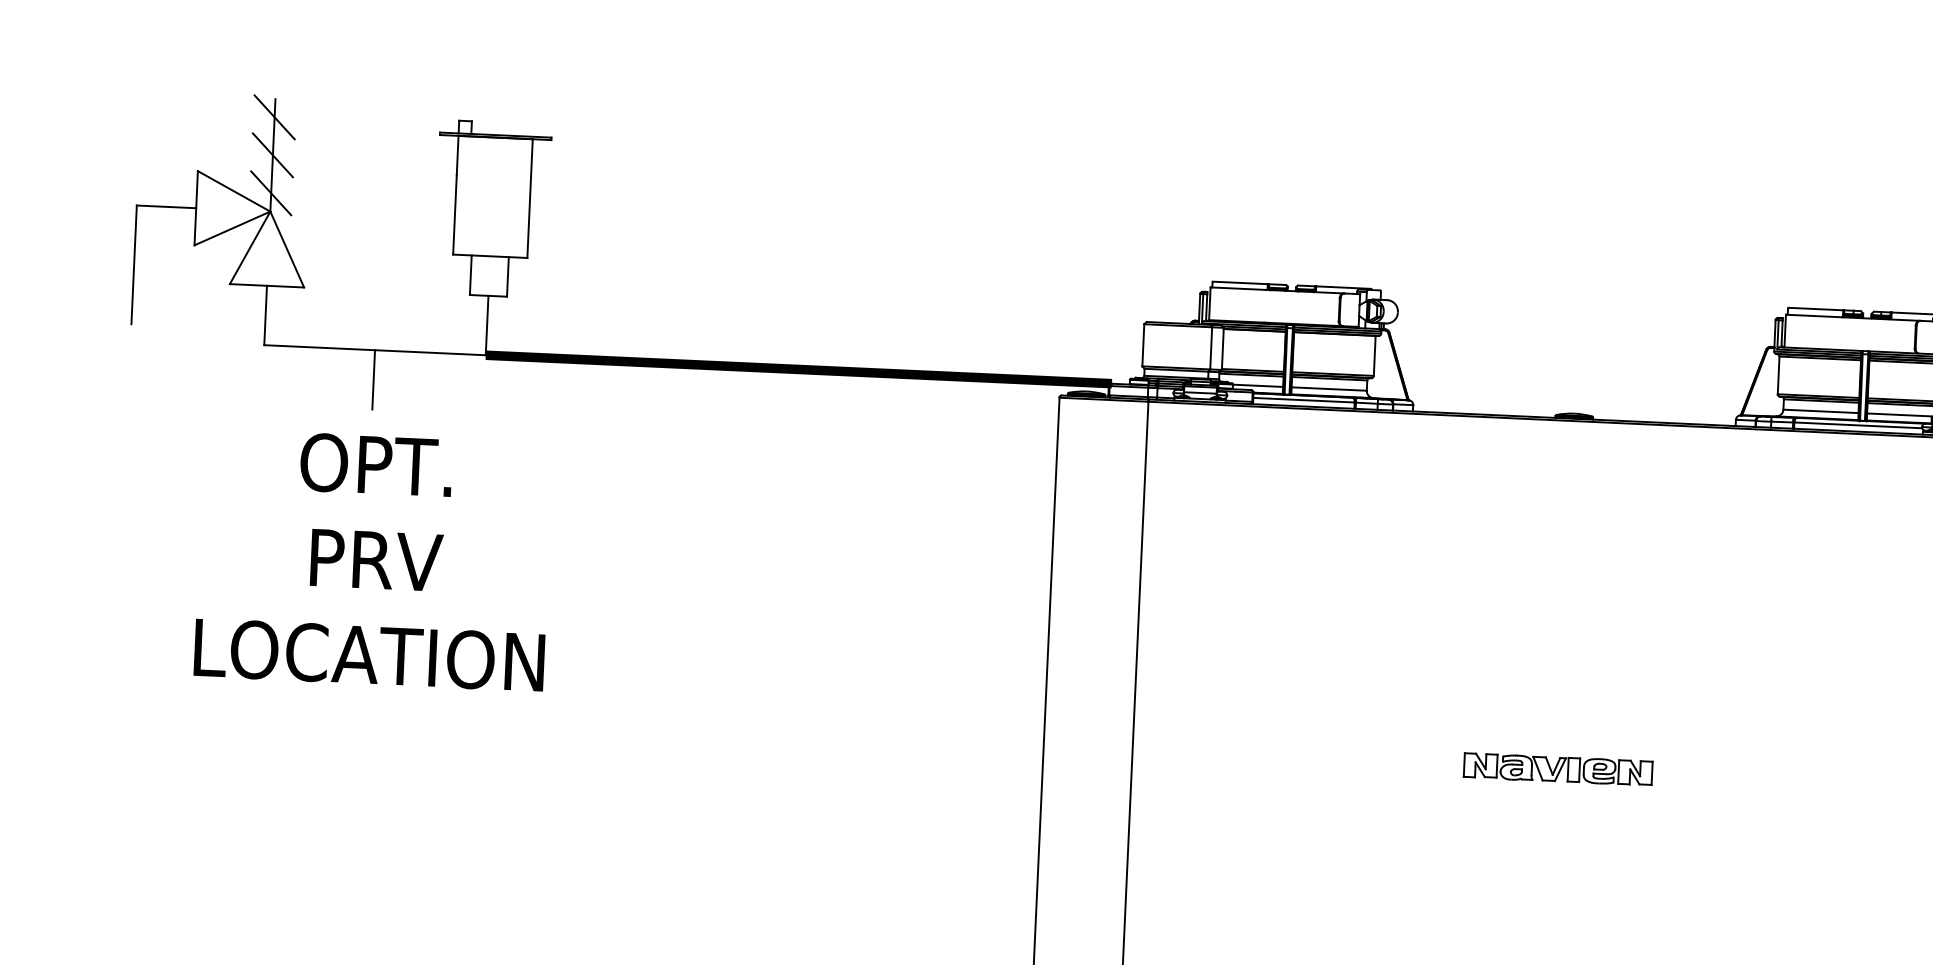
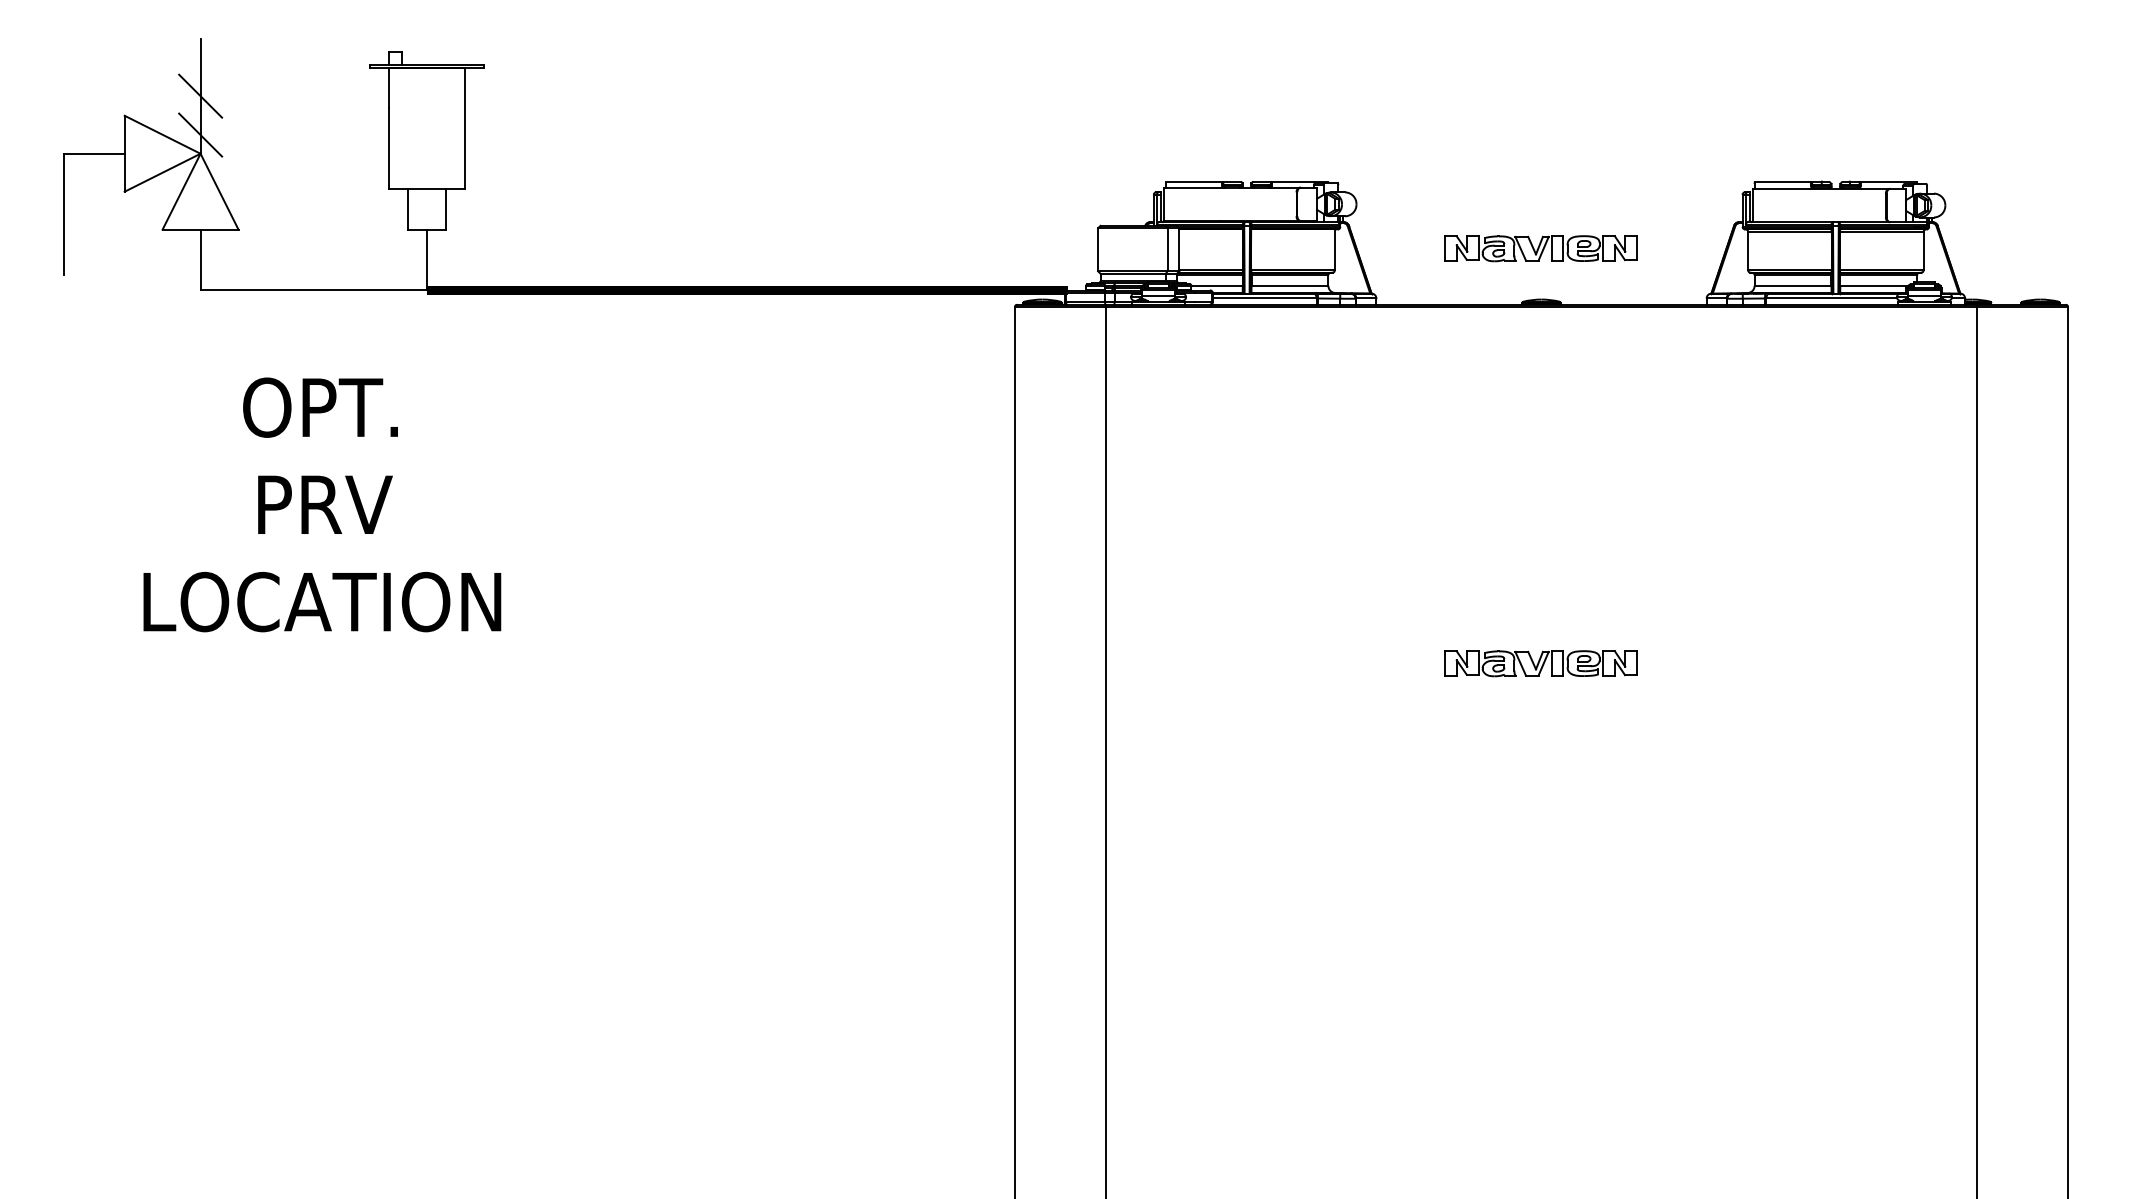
line: (274, 116) -> (200, 56), removed
part: (1575, 363) -> (1540, 248), added
line: (373, 379) -> (313, 320), removed

